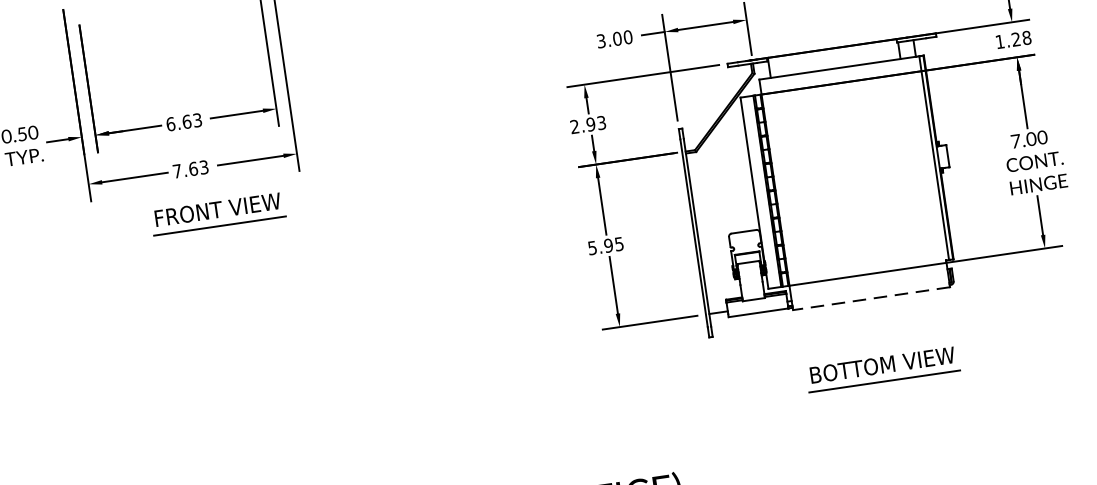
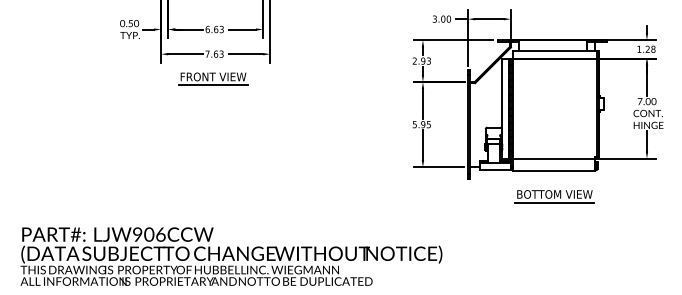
part: (218, 212) -> (213, 78), moved
line: (870, 298) -> (553, 171), dashed -> solid
part: (882, 369) -> (554, 196), moved

